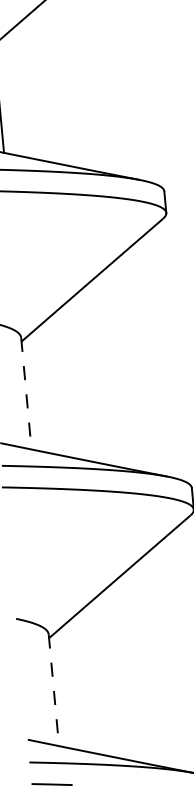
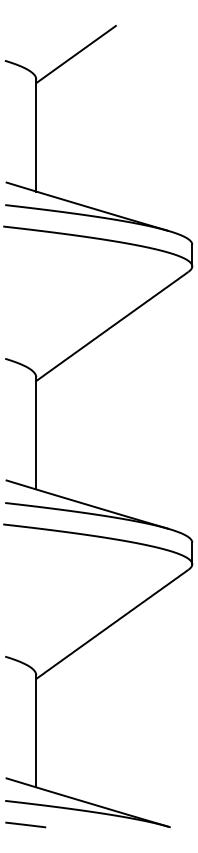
line: (26, 393) -> (36, 433), dashed -> solid
line: (54, 690) -> (36, 731), dashed -> solid

